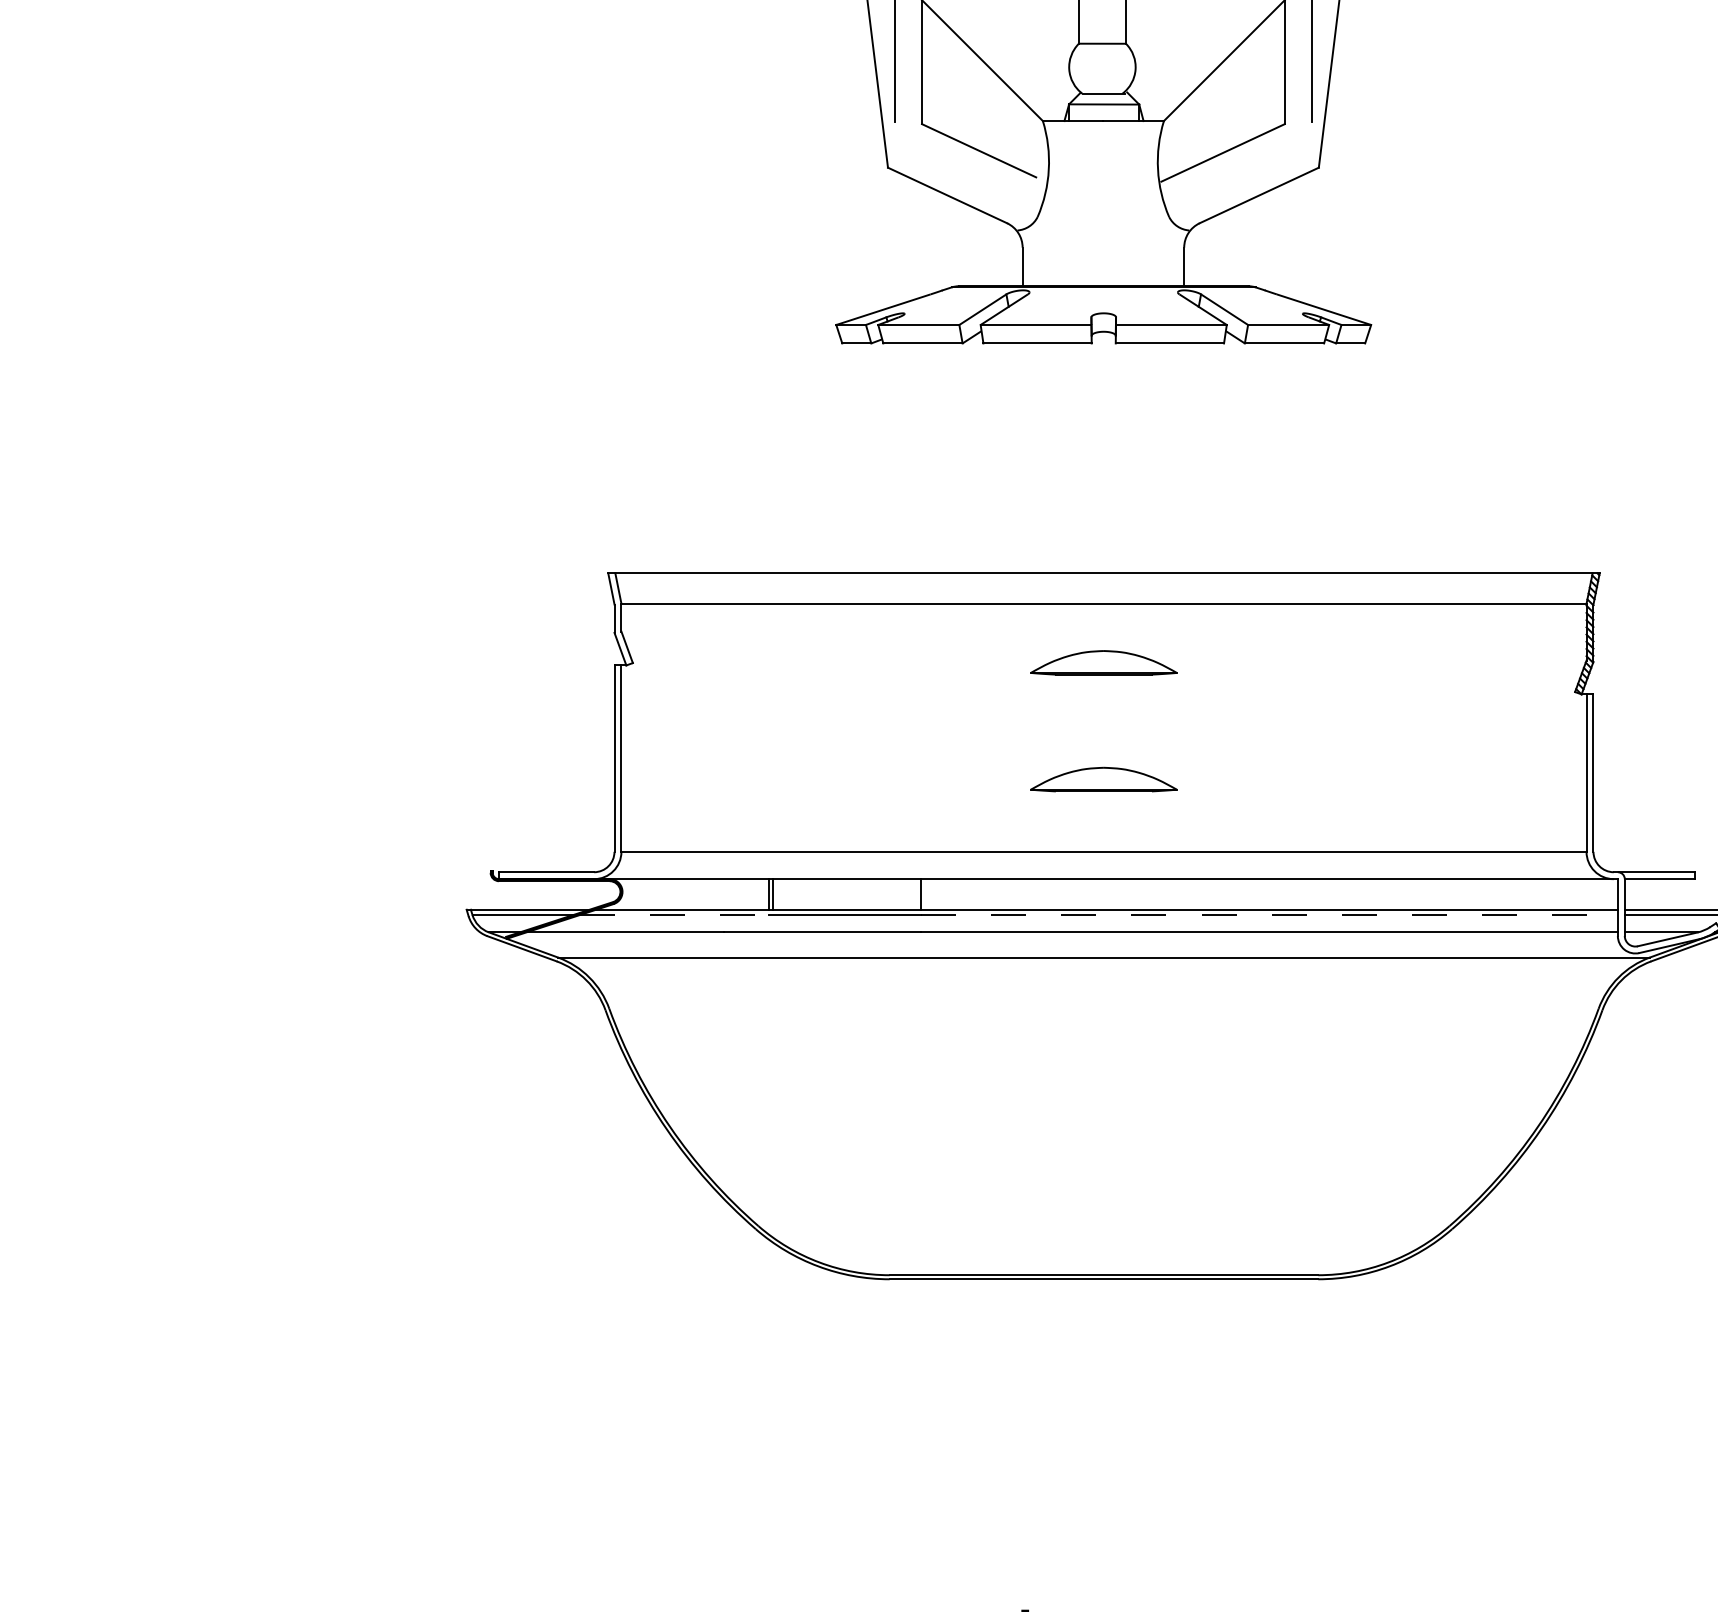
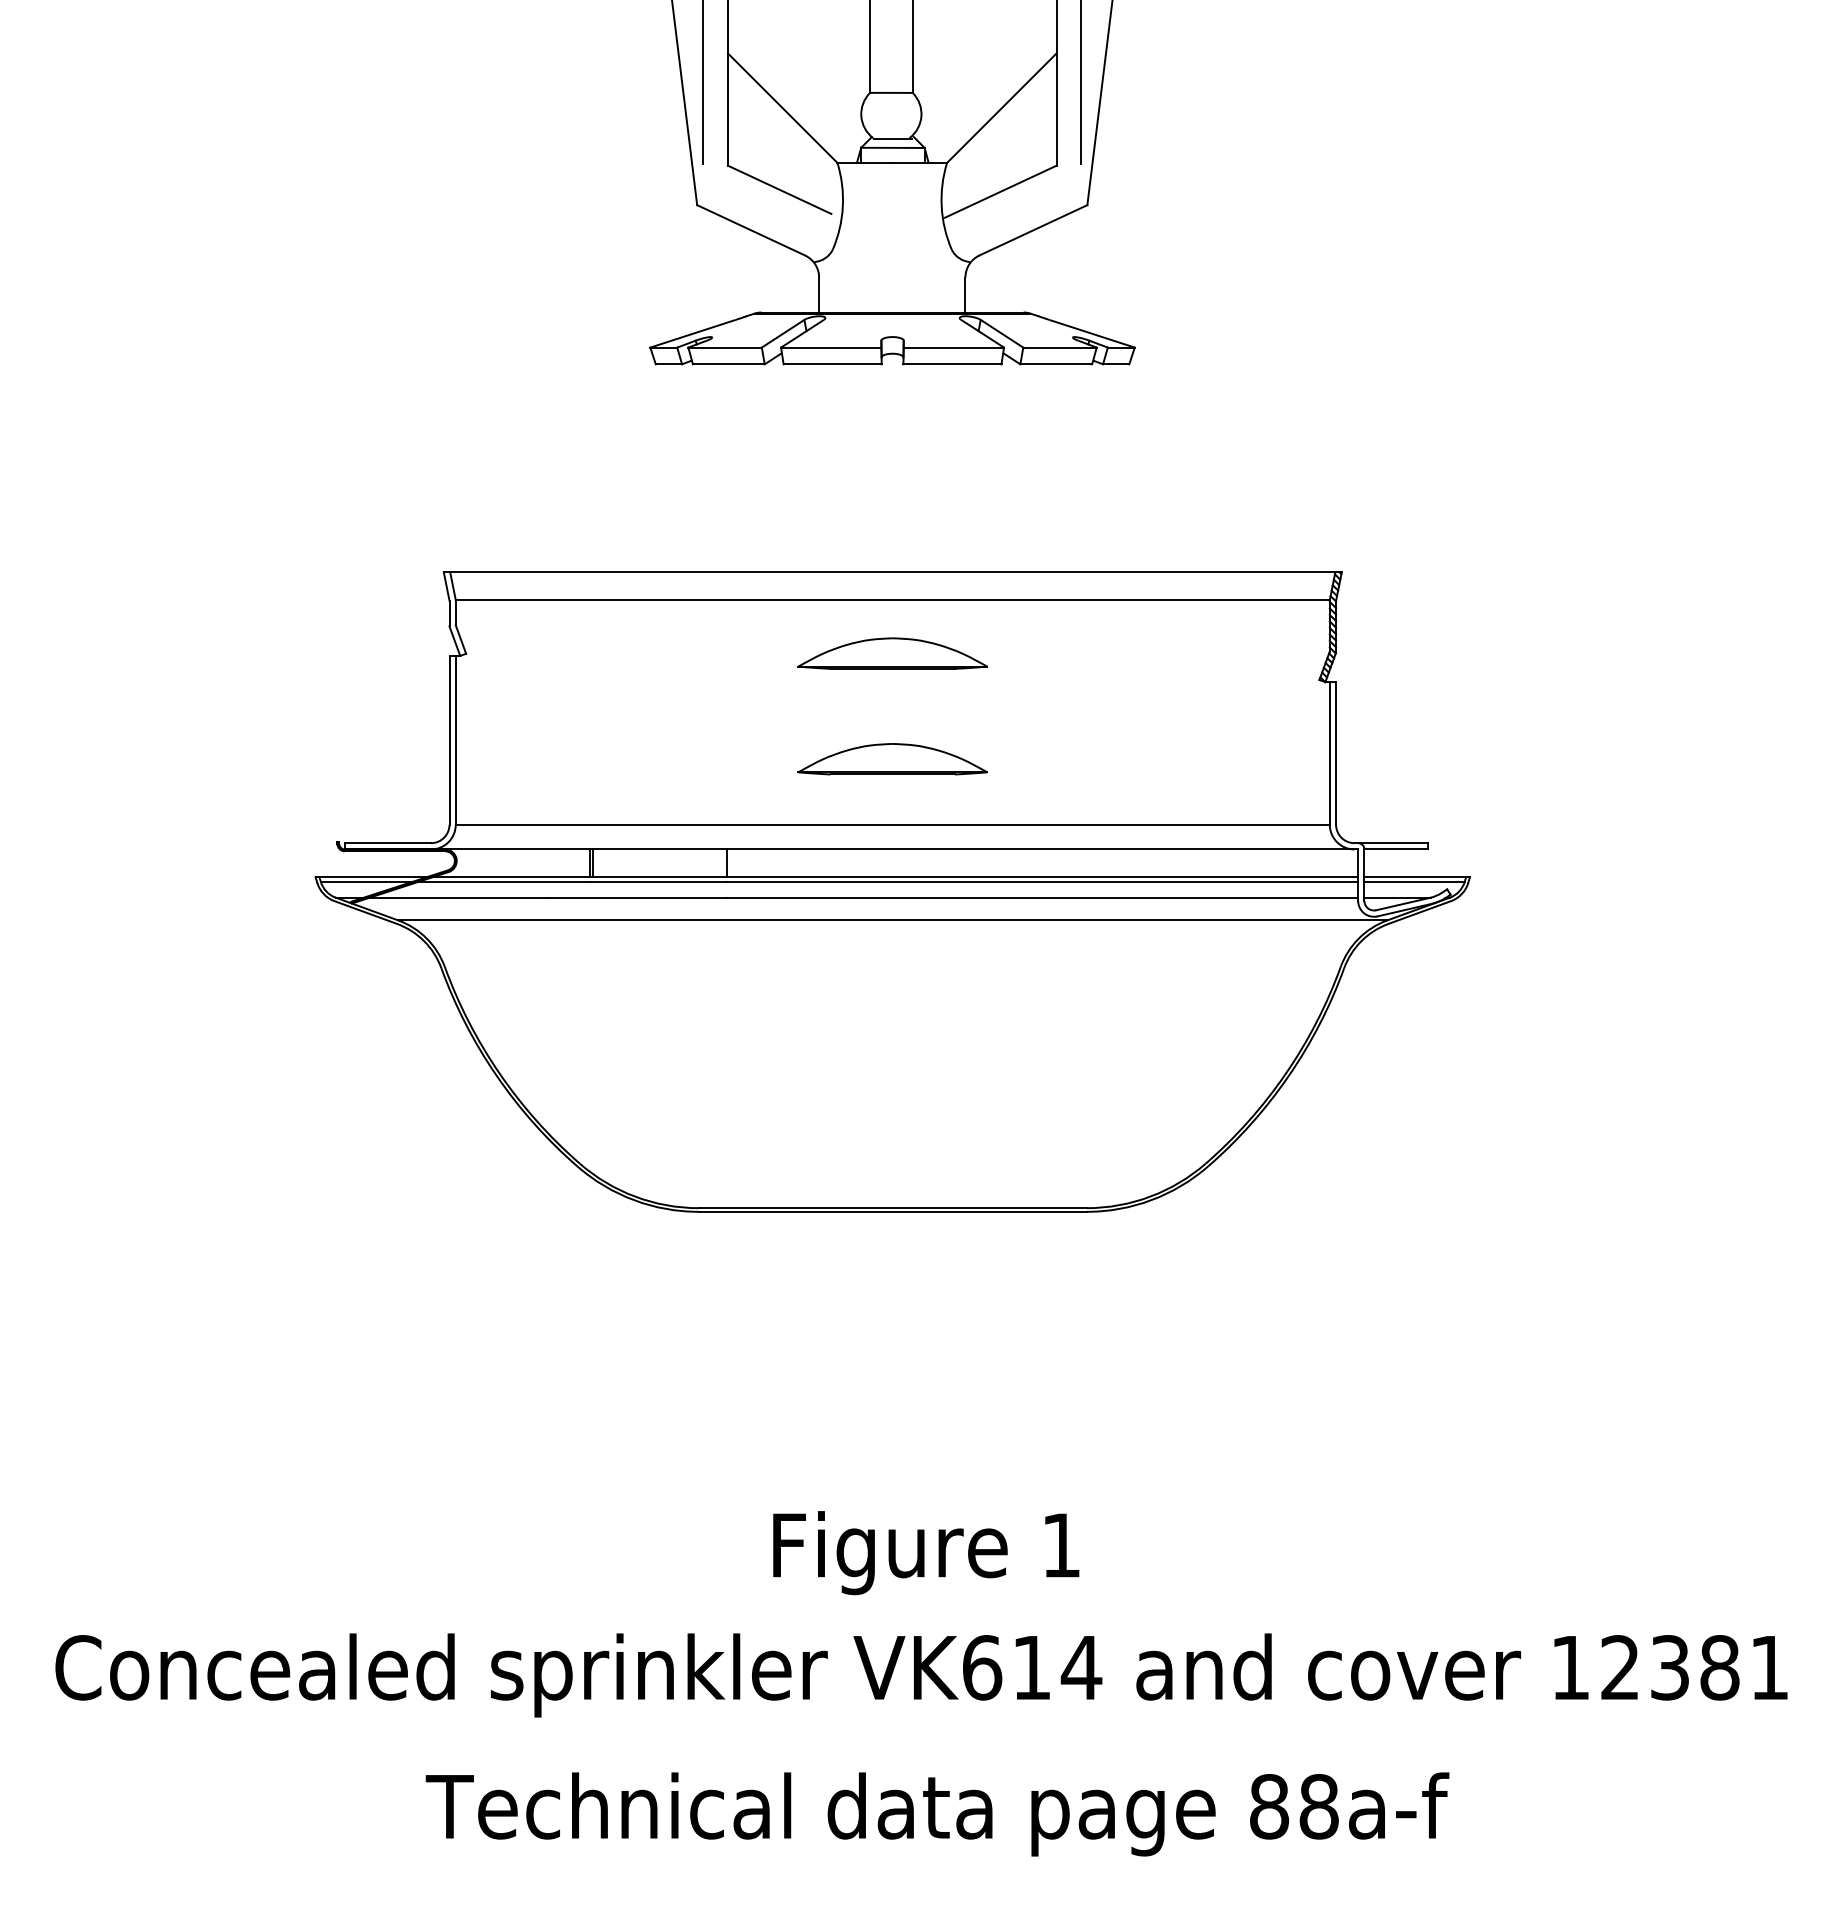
part: (1103, 662) -> (892, 653), size x1.43
part: (1103, 779) -> (892, 759), size x1.43
line: (674, 915) -> (503, 882), dashed -> solid
line: (1270, 915) -> (1043, 882), dashed -> solid

